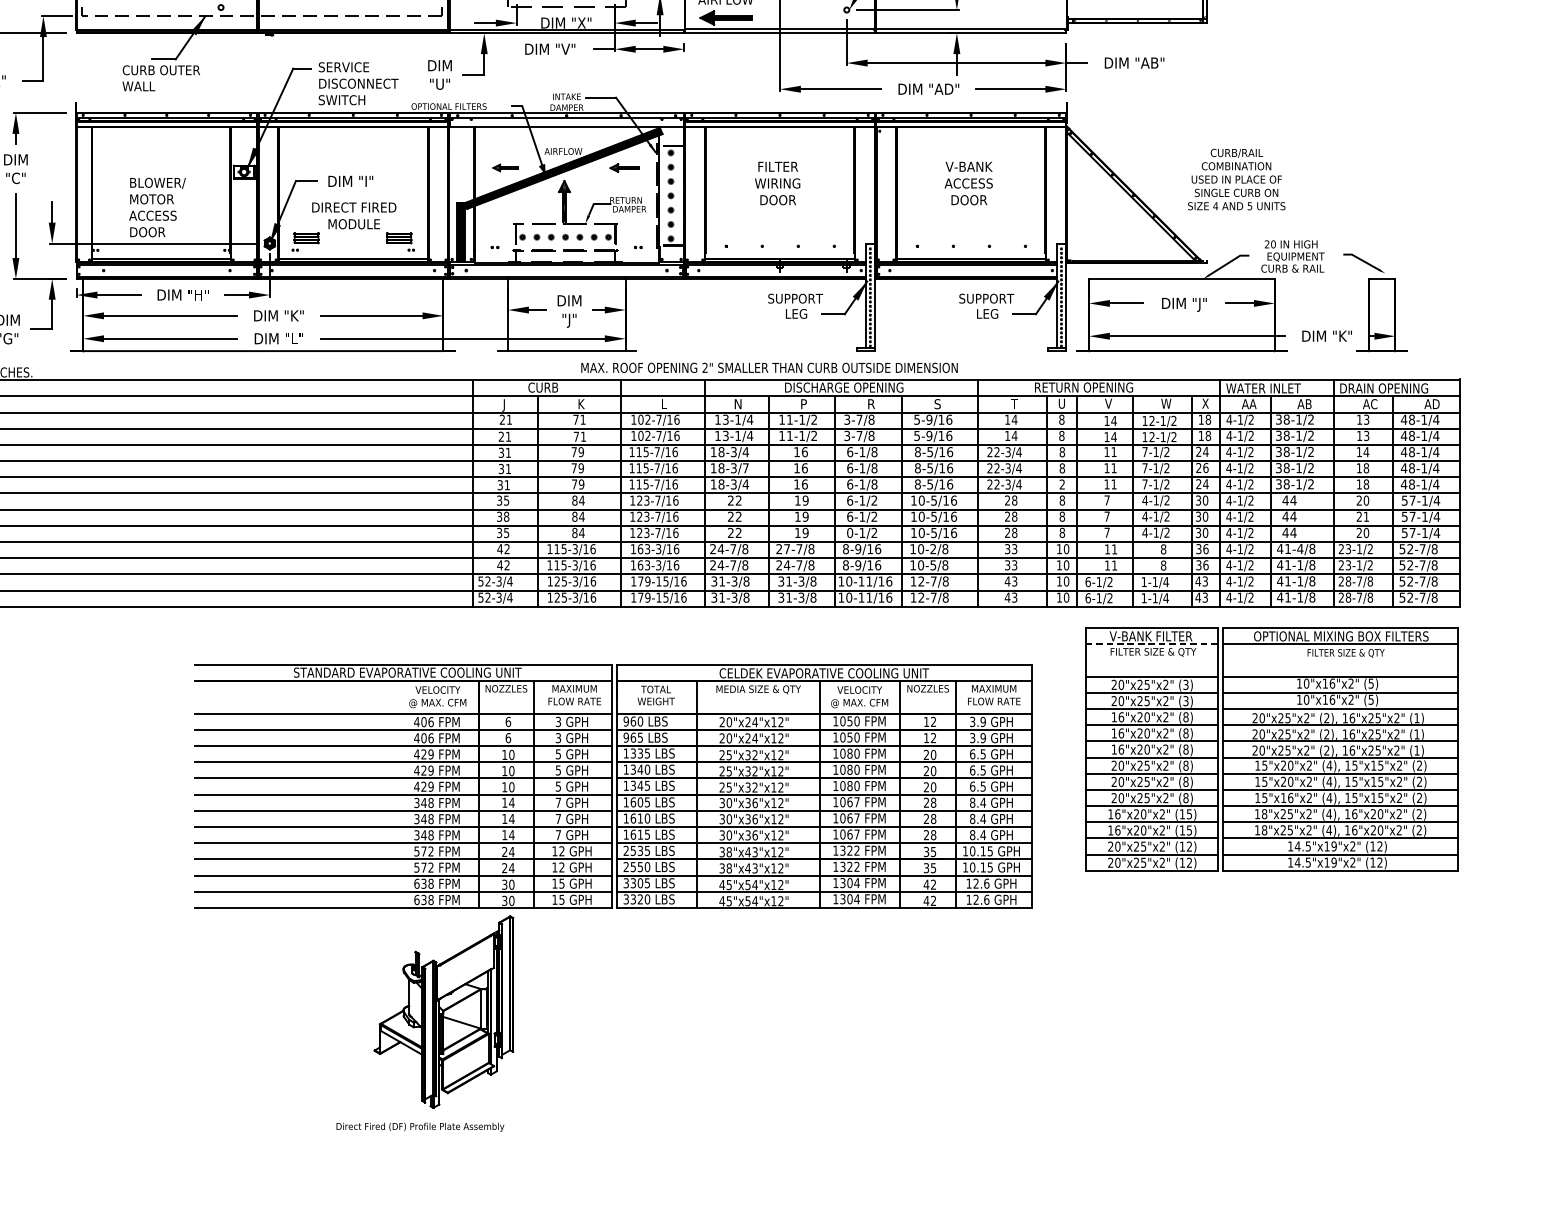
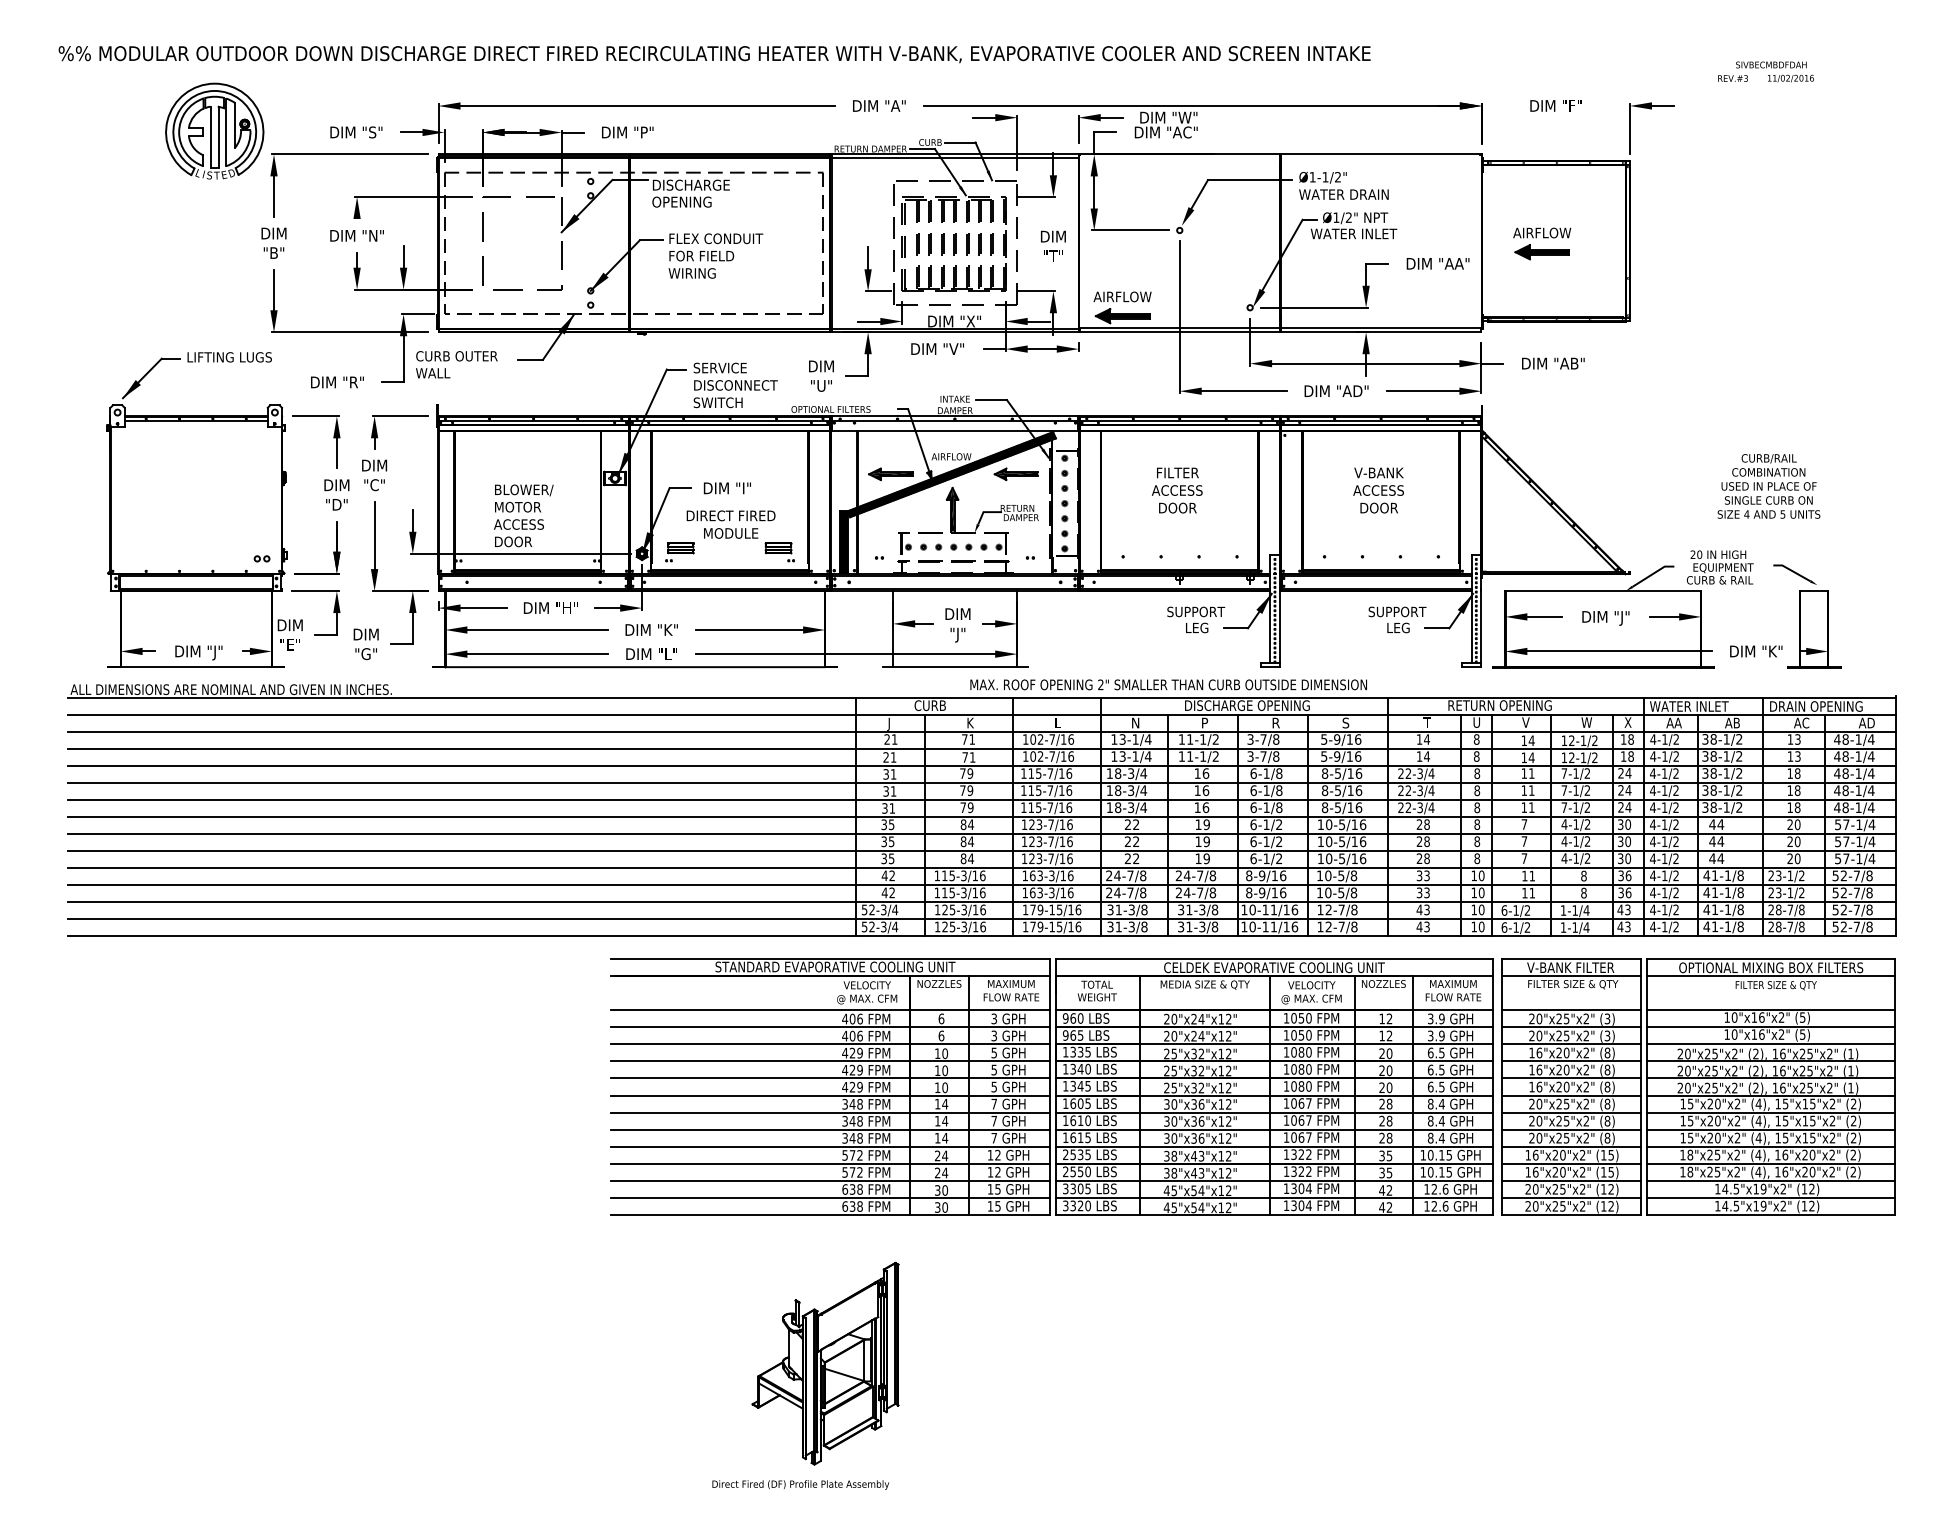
text: (161, 78) -> (456, 364), moved
part: (505, 167) -> (890, 473), size x1.67
part: (624, 168) -> (1015, 474), size x1.43
text: (1236, 179) -> (1768, 486), moved
text: (776, 183) -> (1176, 490), WIRING -> ACCESS
text: (1366, 452) -> (1797, 773), 14 -> 18
text: (745, 468) -> (1143, 790), 18-3/7 -> 18-3/4
text: (1205, 468) -> (1628, 790), 26 -> 24
text: (1062, 484) -> (1477, 807), 2 -> 8
text: (506, 516) -> (891, 841), 38 -> 35
text: (1366, 516) -> (1797, 841), 21 -> 20
text: (850, 532) -> (1253, 858), 0-1/2 -> 6-1/2
text: (786, 548) -> (1186, 875), 27-7/8 -> 24-7/8
text: (933, 548) -> (1341, 875), 10-2/8 -> 10-5/8
text: (1299, 548) -> (1727, 875), 41-4/8 -> 41-1/8
line: (1151, 644) -> (1571, 976), dashed -> solid
part: (612, 786) -> (1051, 1086), moved
text: (1286, 797) -> (1713, 1137), 15"x16"x2" -> 15"x20"x2"

